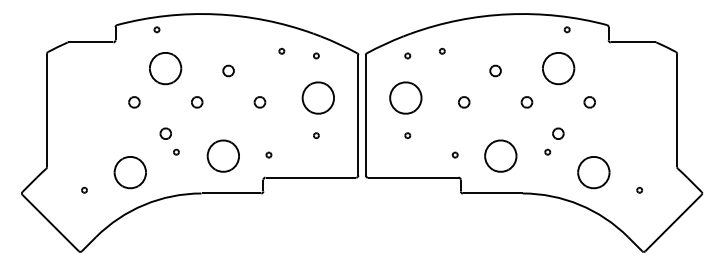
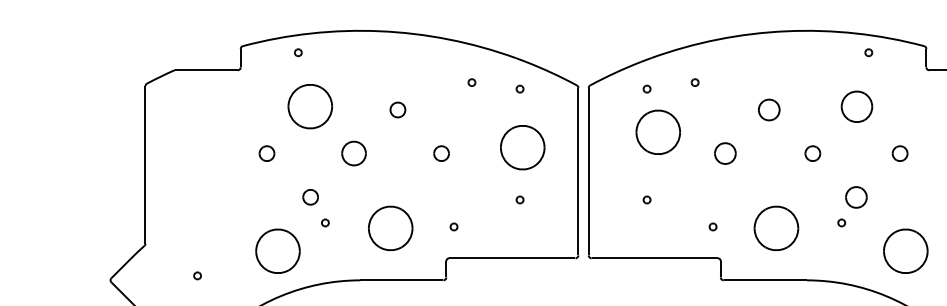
part: (558, 68) -> (856, 106), size x0.7
part: (495, 70) -> (769, 109), size x1.4
part: (405, 97) -> (657, 131), moved
part: (197, 102) -> (354, 153), size x1.6
part: (464, 102) -> (725, 153), size x1.4
part: (558, 133) -> (856, 196), size x1.4
part: (129, 172) -> (276, 251), moved

